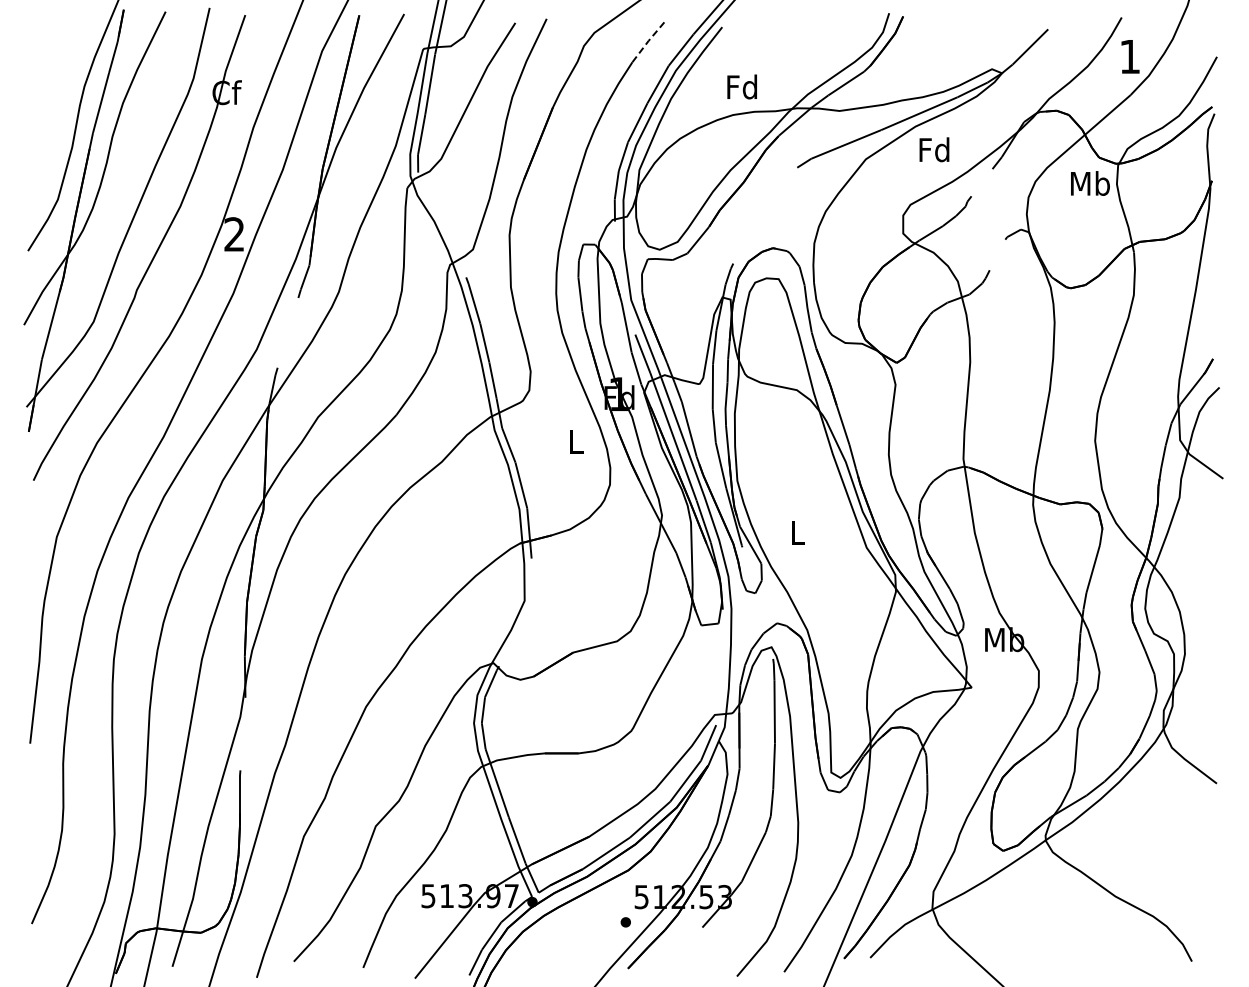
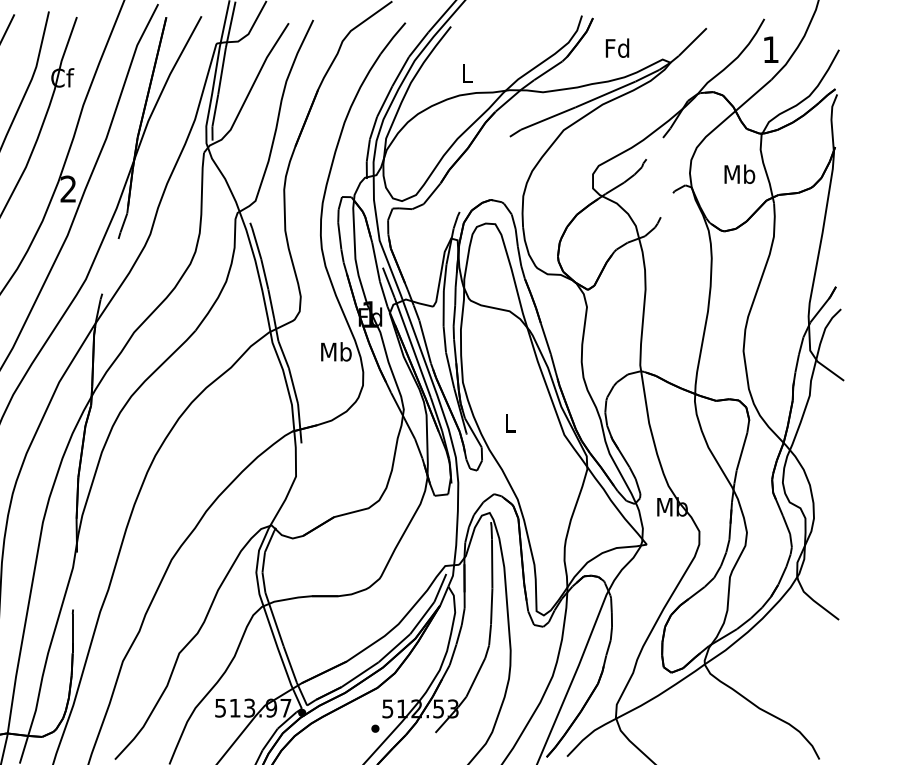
line: (648, 41) -> (393, 37), dashed -> solid
text: (741, 86) -> (466, 73), Fd -> L
text: (934, 149) -> (617, 47), moved
text: (1090, 183) -> (739, 174), moved
text: (575, 441) -> (335, 351), L -> Mb

